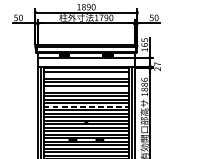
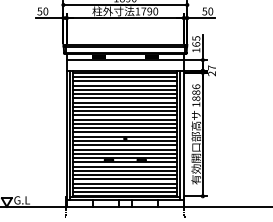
line: (86, 75) -> (125, 81), added
line: (86, 89) -> (125, 98), added
line: (86, 106) -> (125, 119), dashed -> solid

